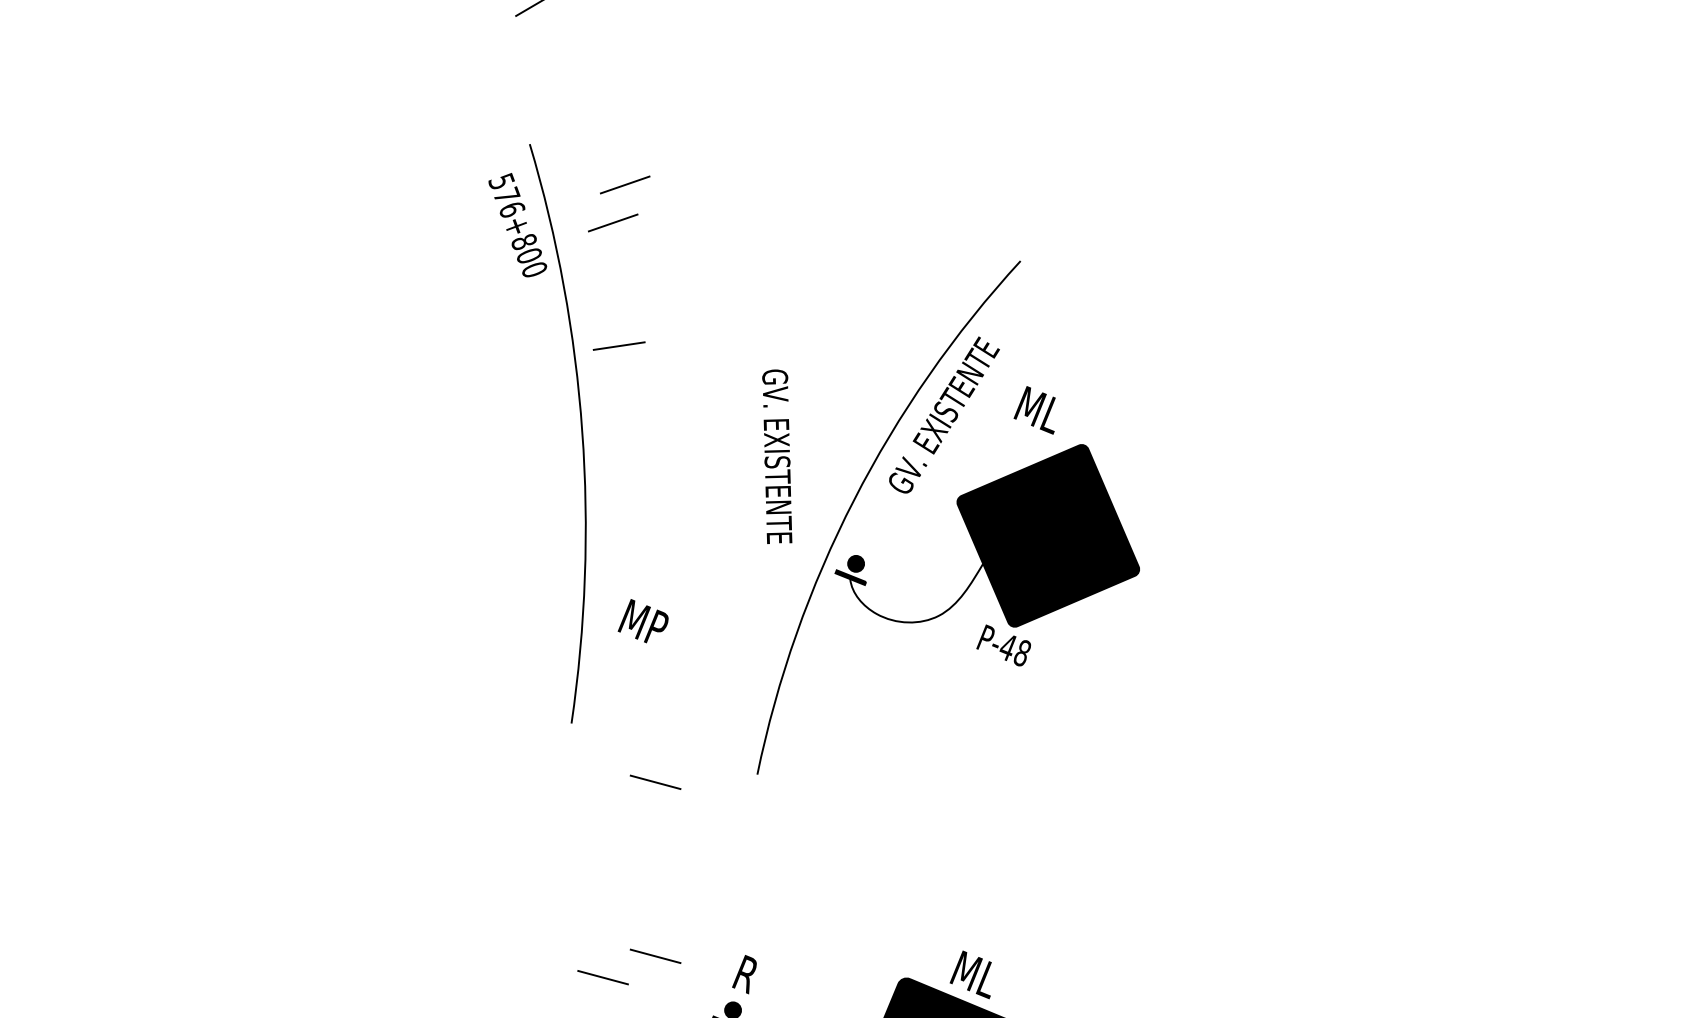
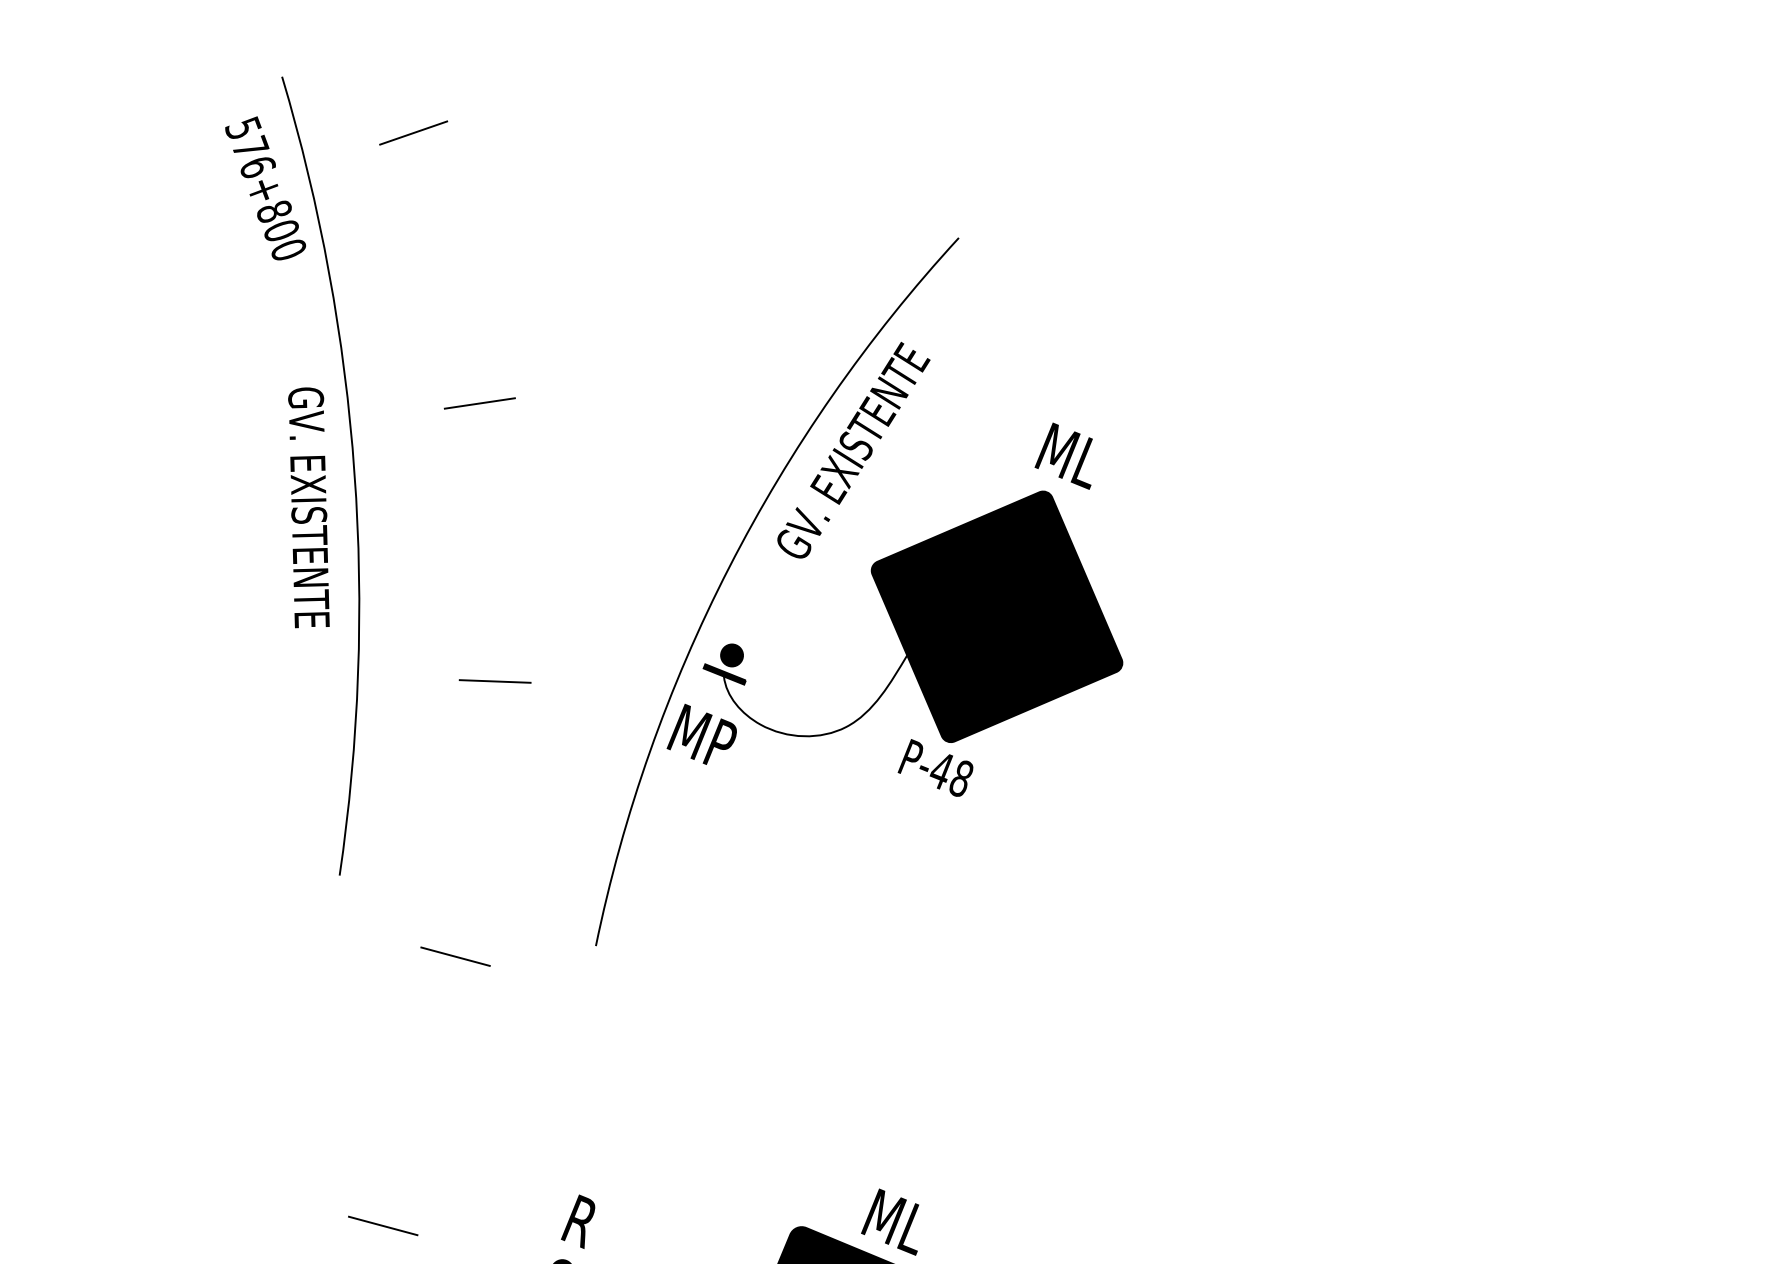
line: (613, 222) -> (397, 184), removed
line: (618, 345) -> (478, 402), moved
text: (1034, 410) -> (1063, 456), moved
text: (777, 456) -> (309, 507), moved
line: (683, 582) -> (494, 681), added
text: (642, 621) -> (700, 734), moved
line: (655, 955) -> (455, 1195), removed

